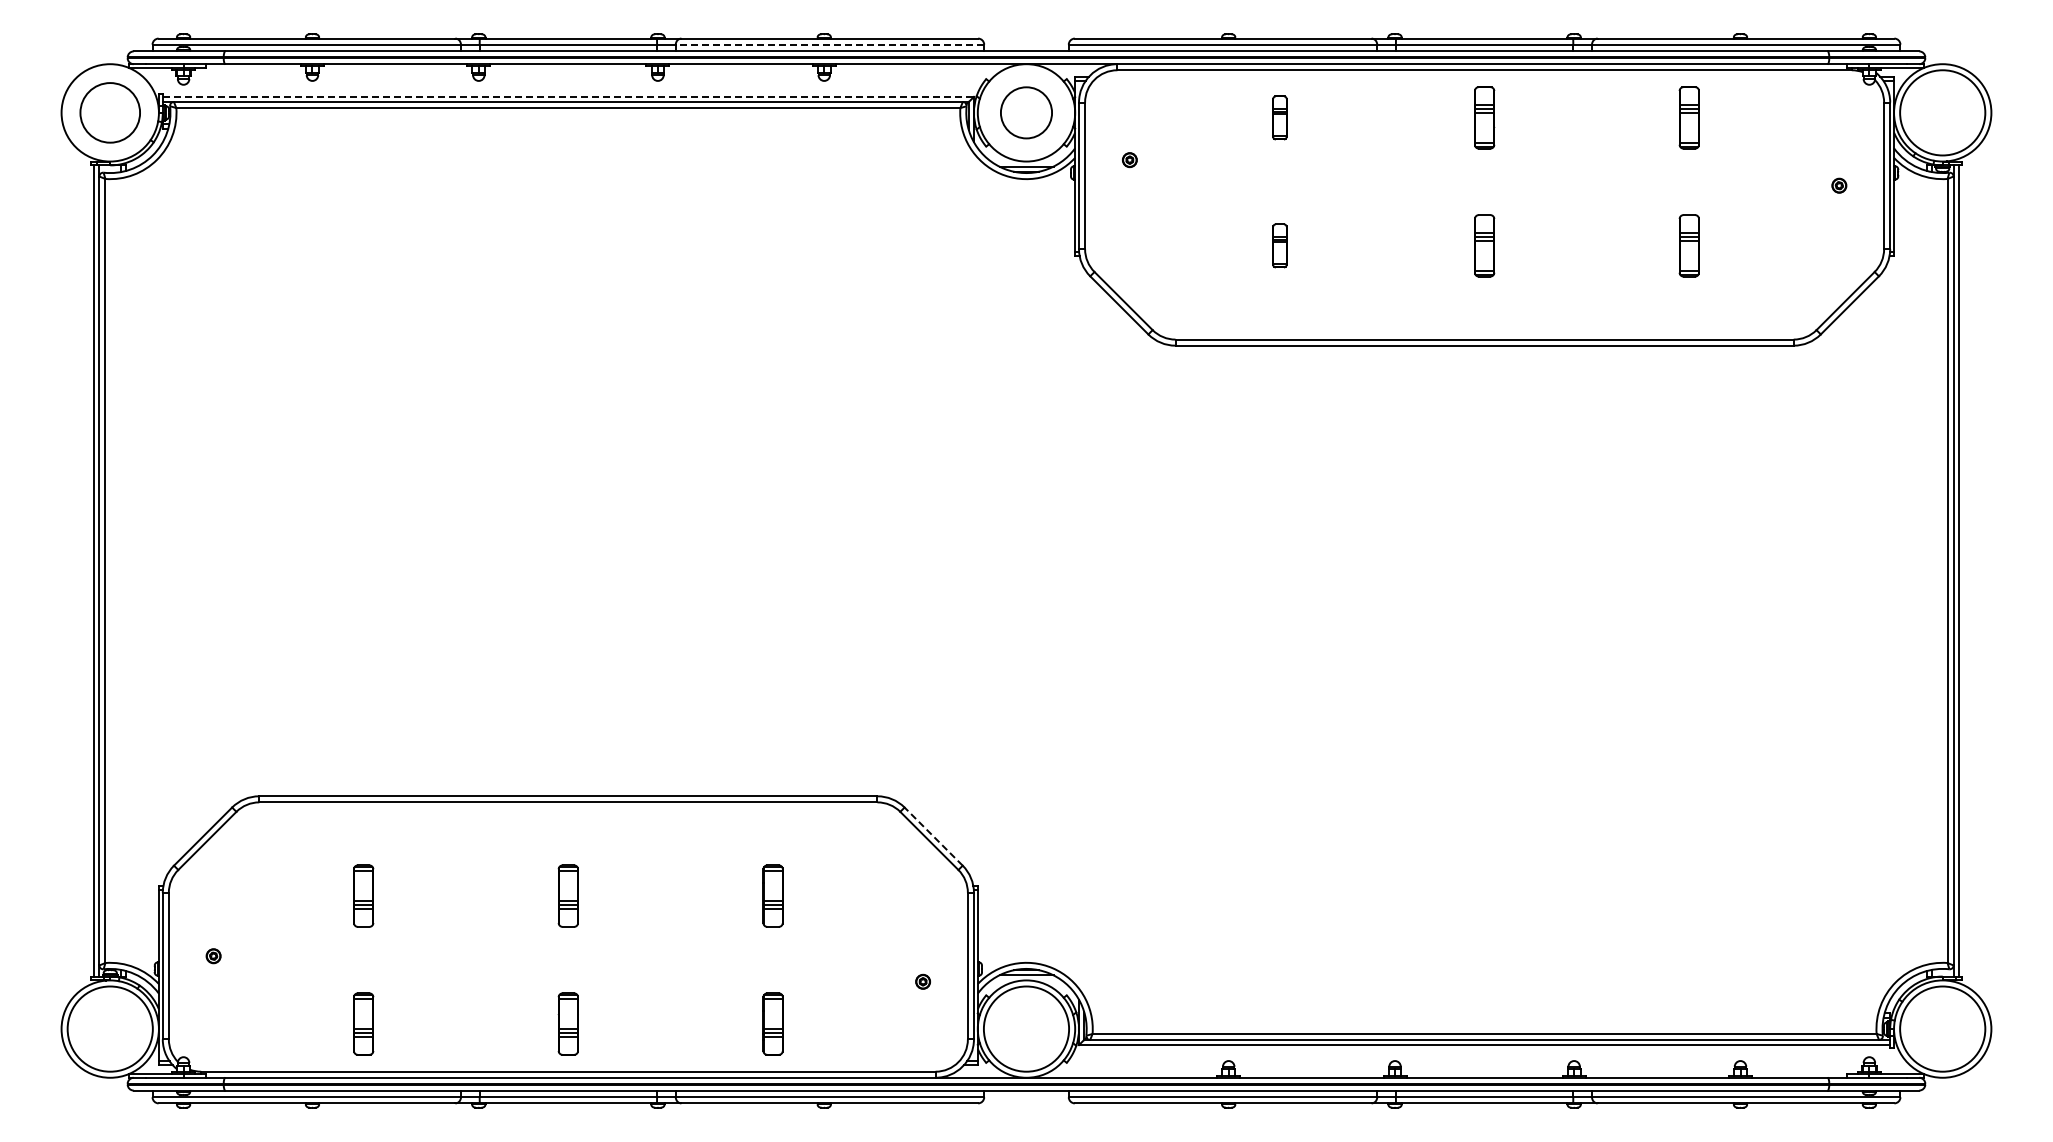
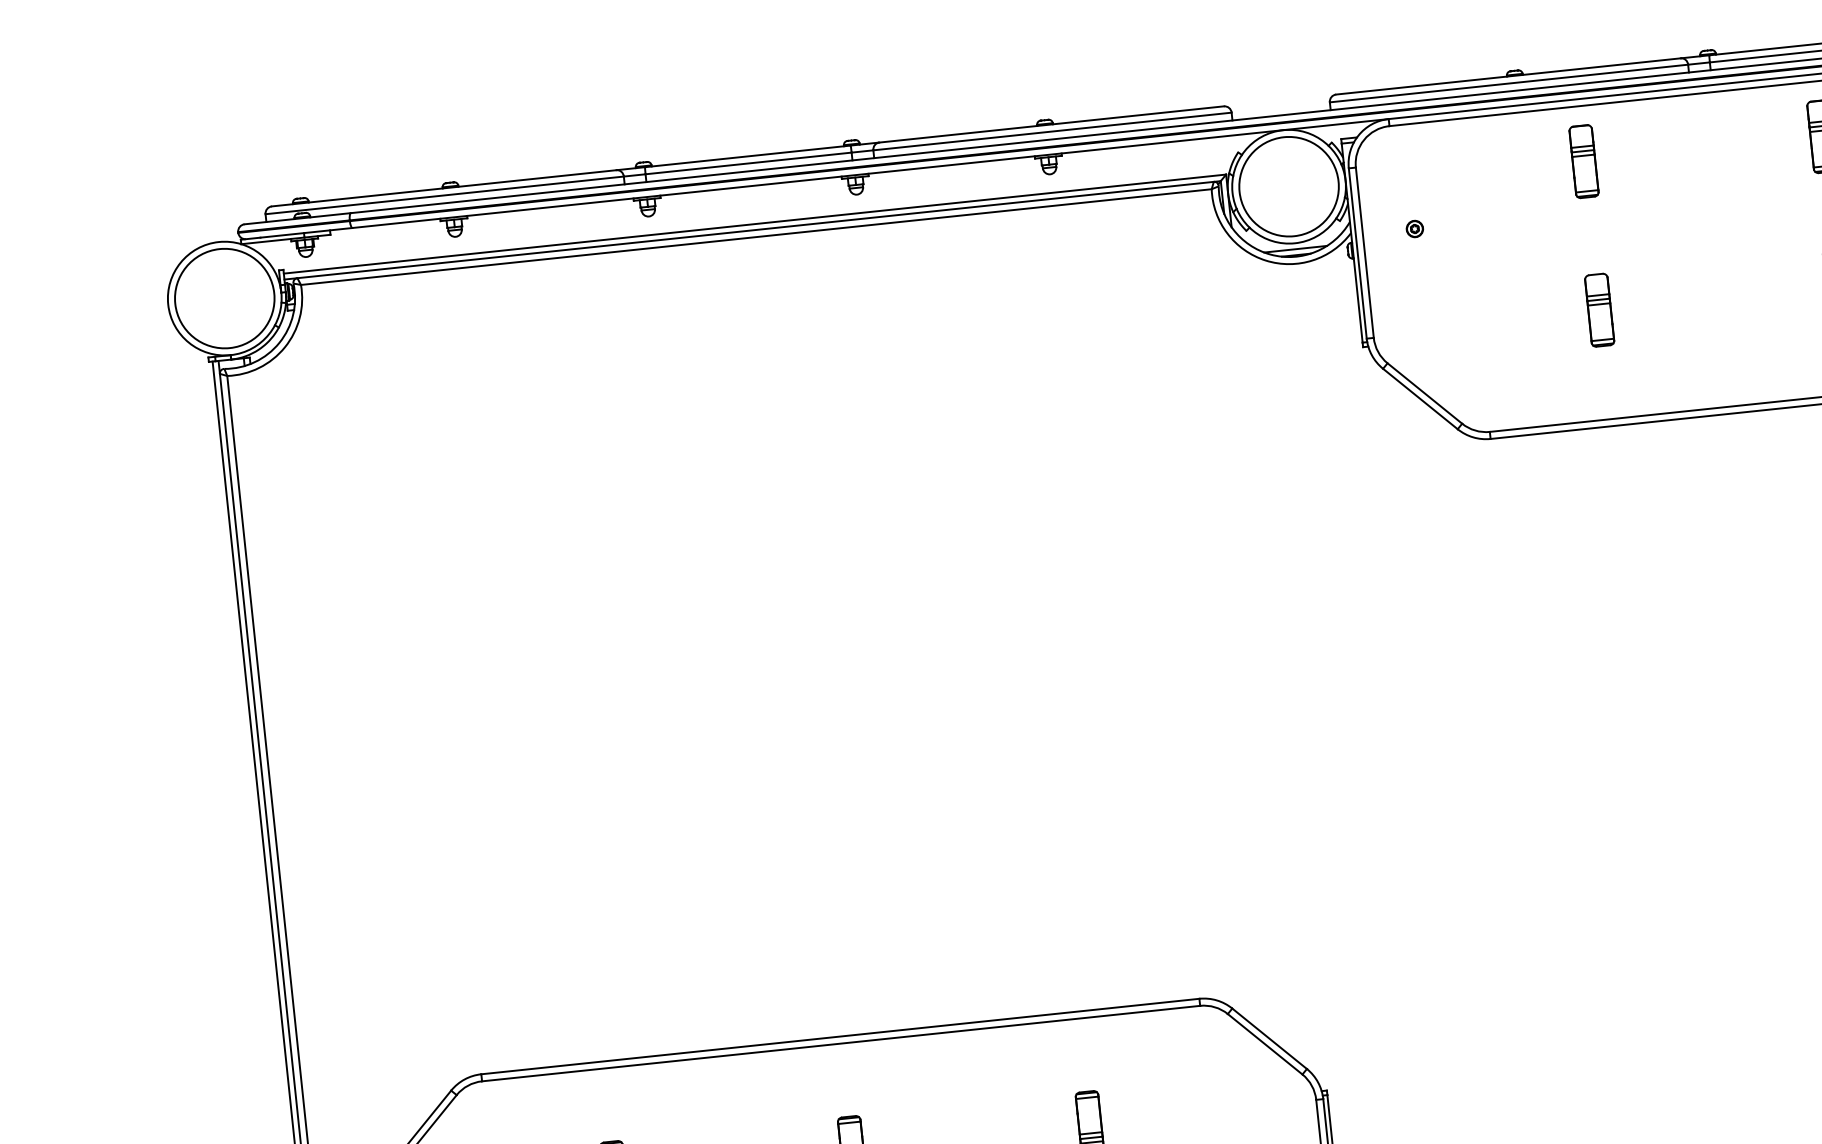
line: (829, 44) -> (1051, 131), dashed -> solid
line: (568, 96) -> (755, 223), dashed -> solid
circle: (109, 112) -> (223, 298), size x1.43
circle: (1026, 112) -> (1289, 186), size x1.67
part: (1279, 117) -> (1583, 161), size x1.43
part: (1279, 245) -> (1599, 309), size x1.43
line: (933, 836) -> (1269, 1038), dashed -> solid

